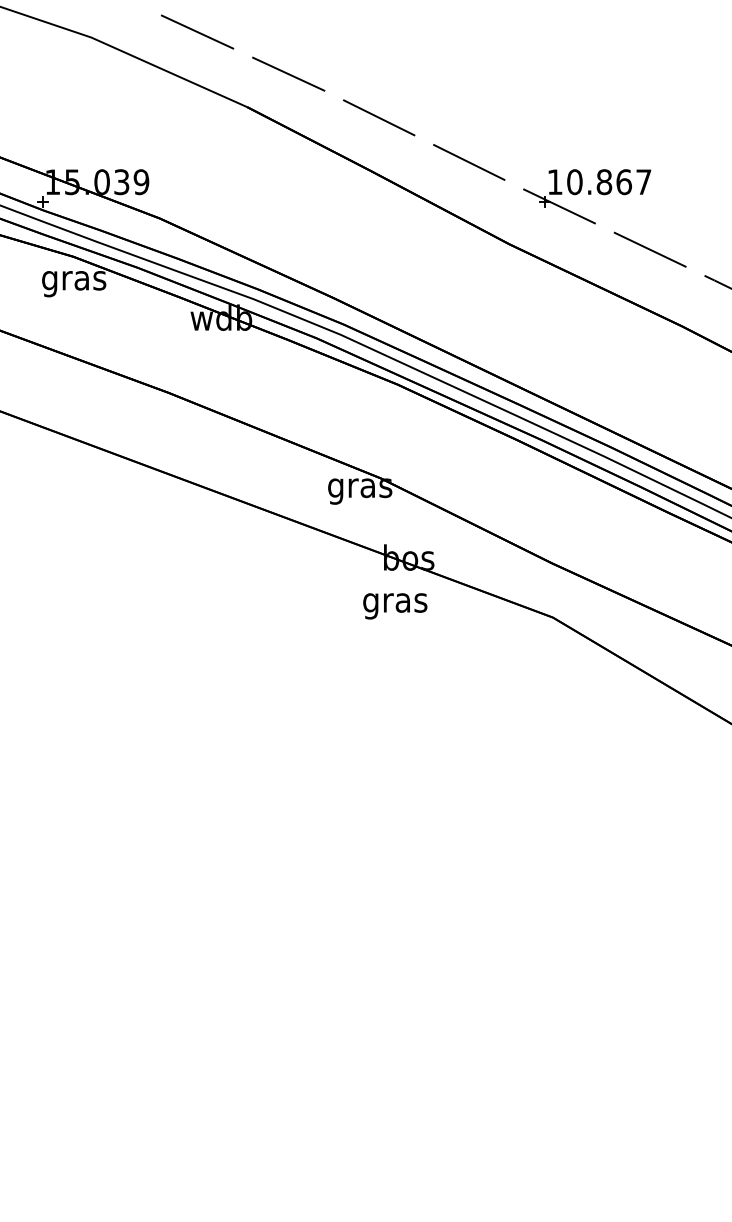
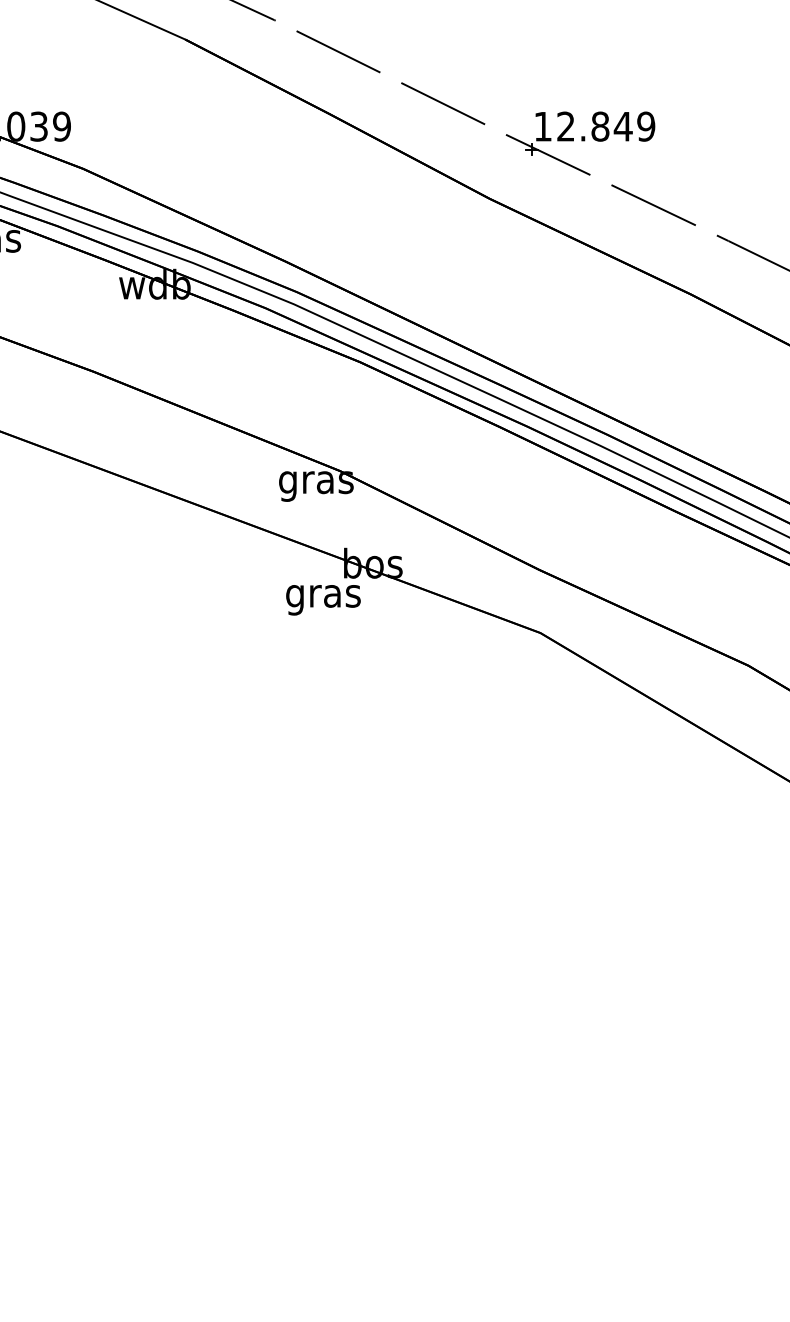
text: (609, 182) -> (606, 127), 10.867 -> 12.849
text: (395, 606) -> (323, 600), moved

